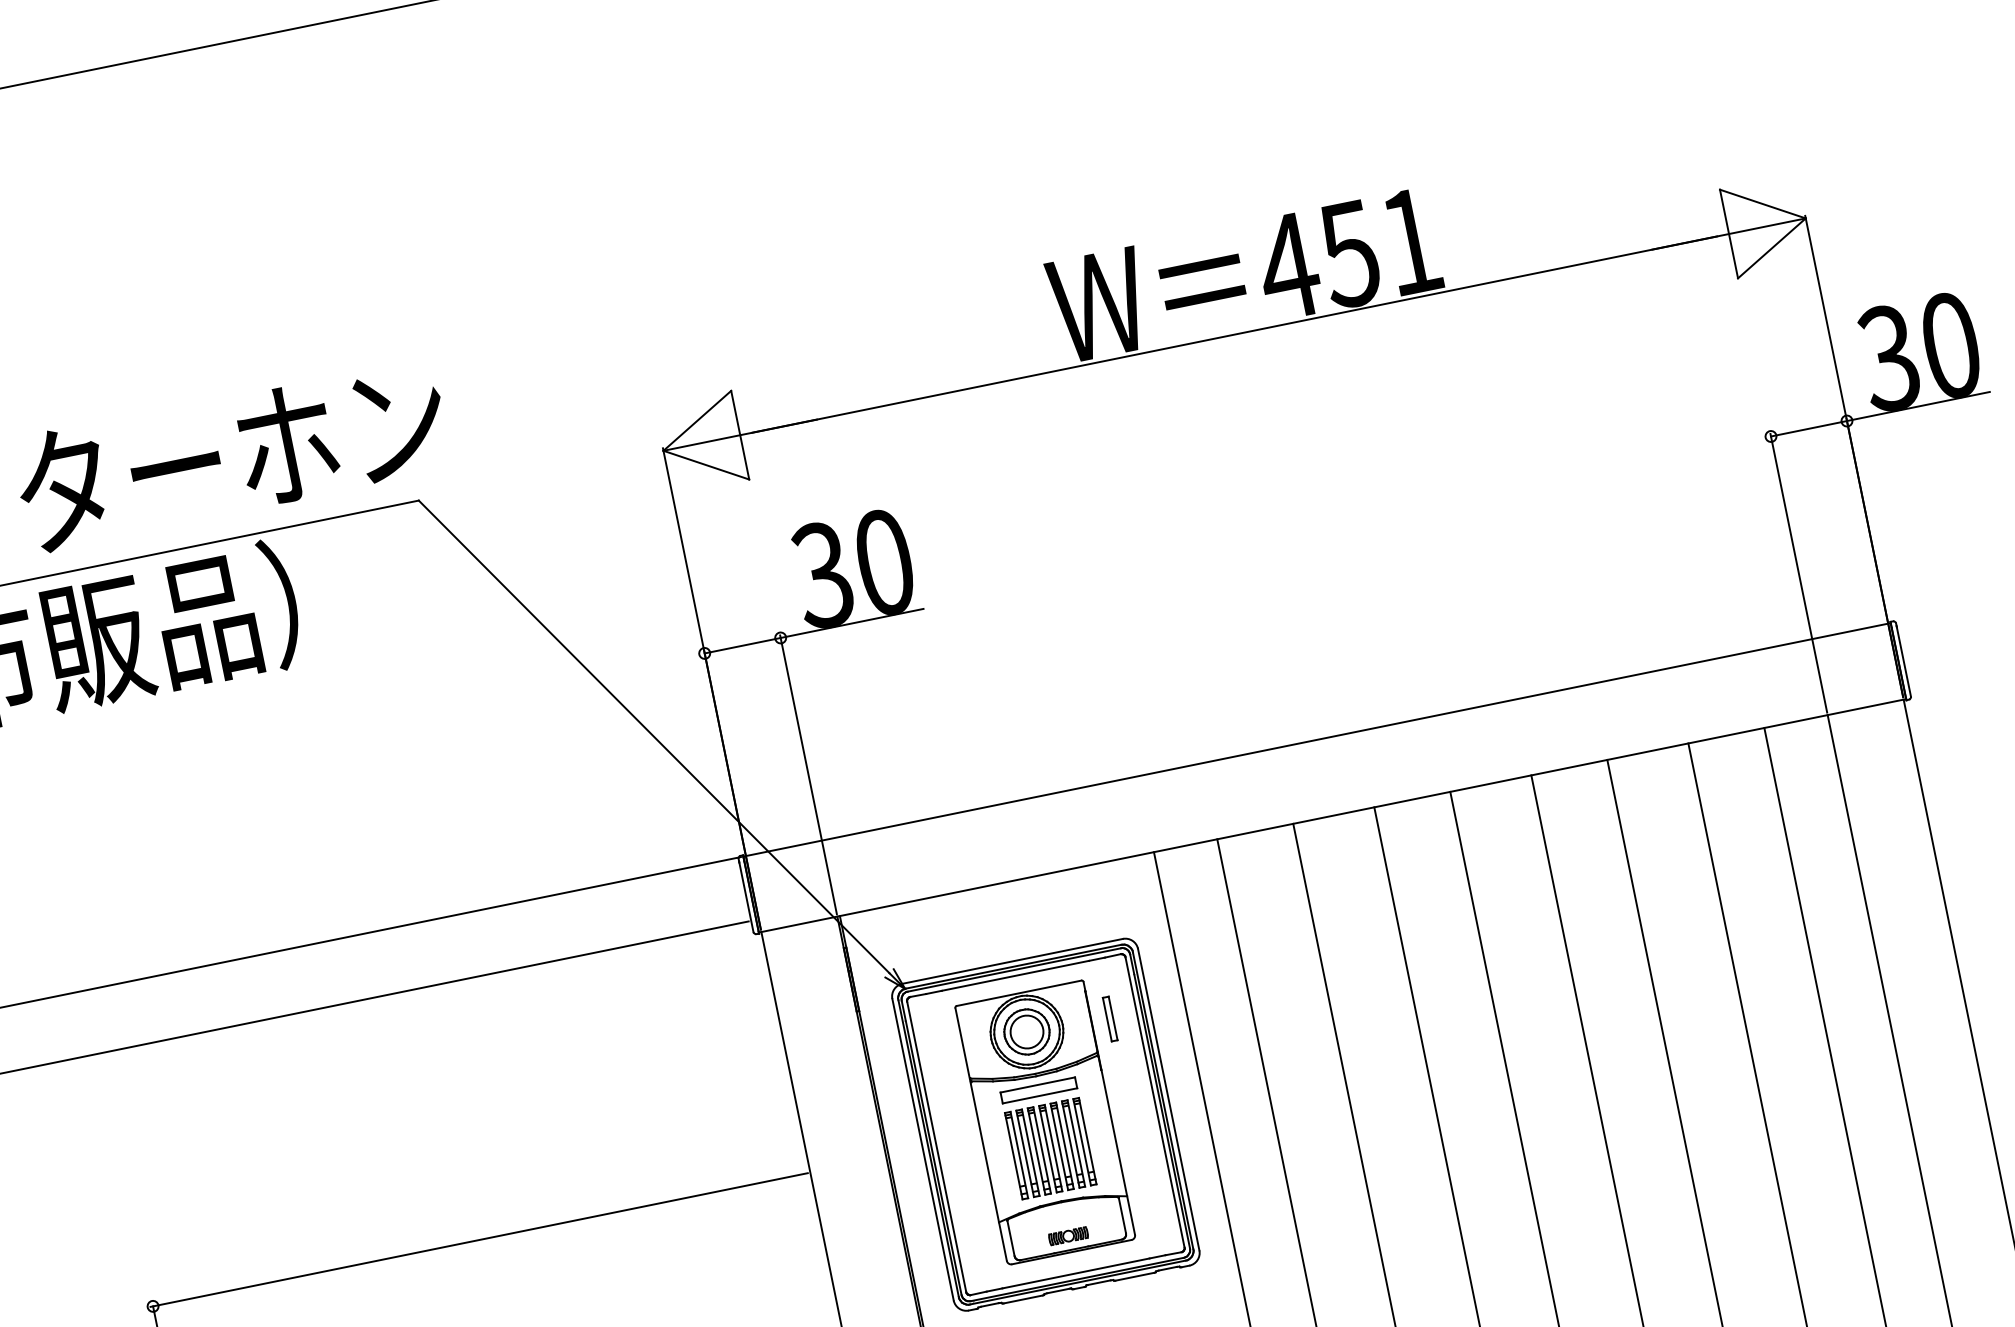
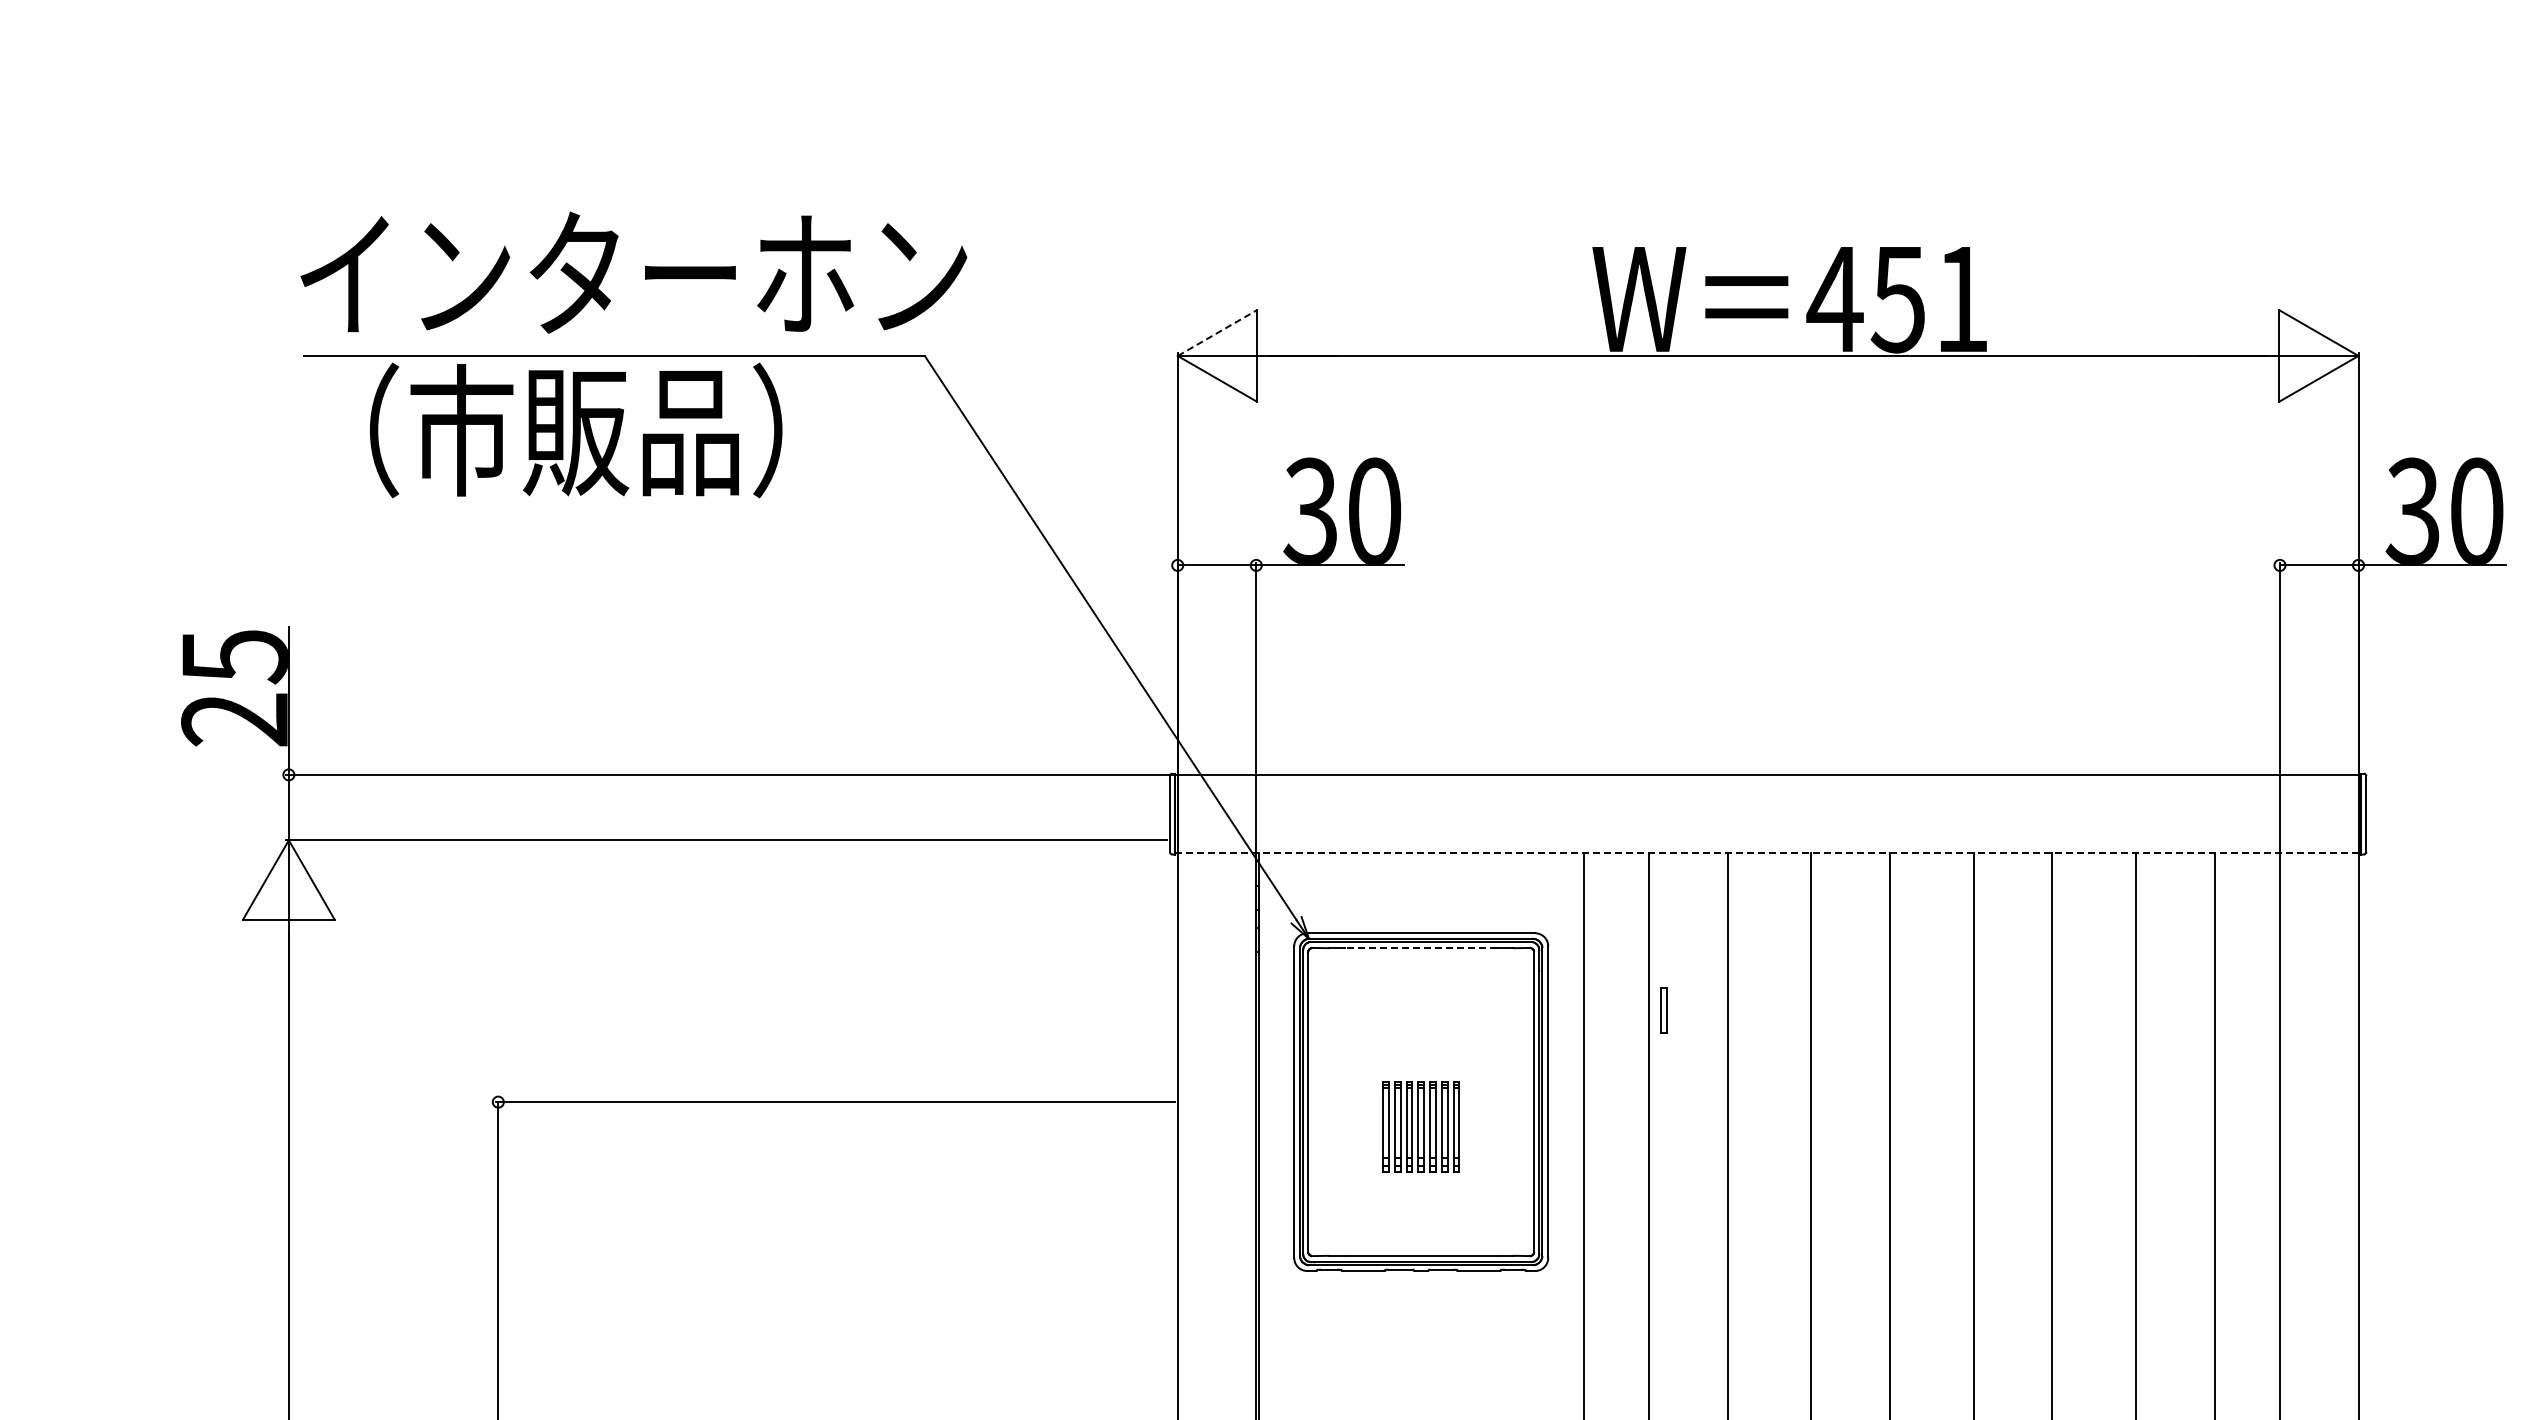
line: (697, 421) -> (1217, 333), solid -> dashed
line: (1332, 815) -> (1768, 853), solid -> dashed
line: (1014, 976) -> (1420, 948), solid -> dashed
part: (1109, 1019) -> (1663, 1010), moved
part: (1045, 1122) -> (1421, 1099), removed

